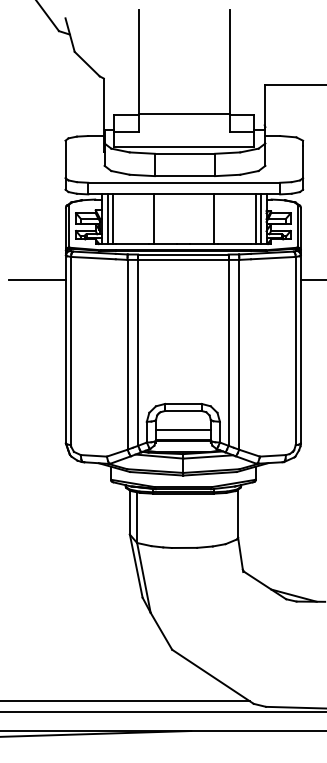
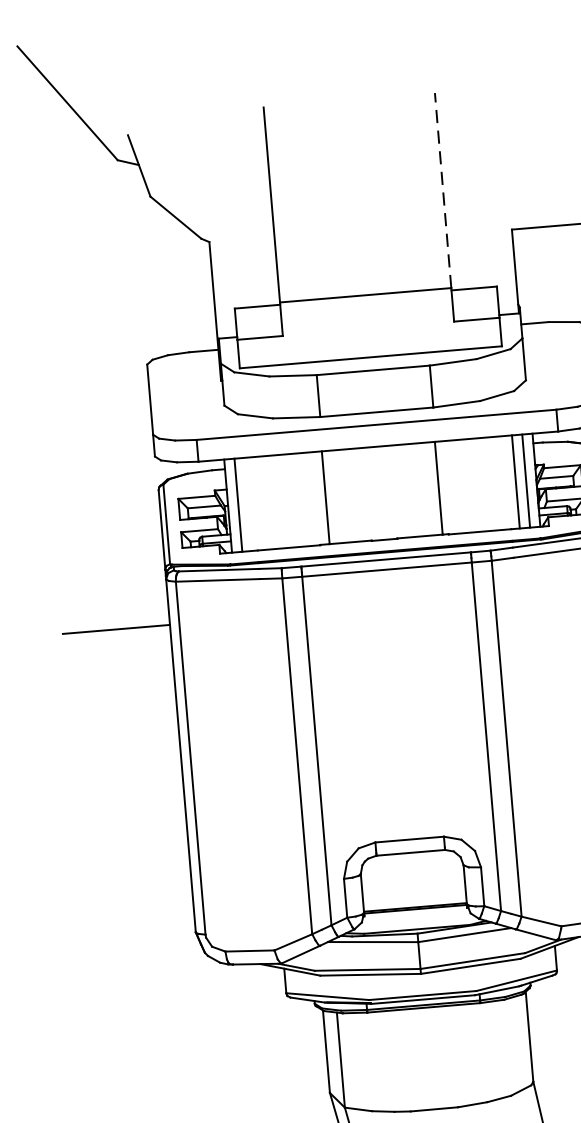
line: (229, 61) -> (442, 190), solid -> dashed
line: (113, 219) -> (249, 504), removed
line: (182, 430) -> (412, 889), removed

